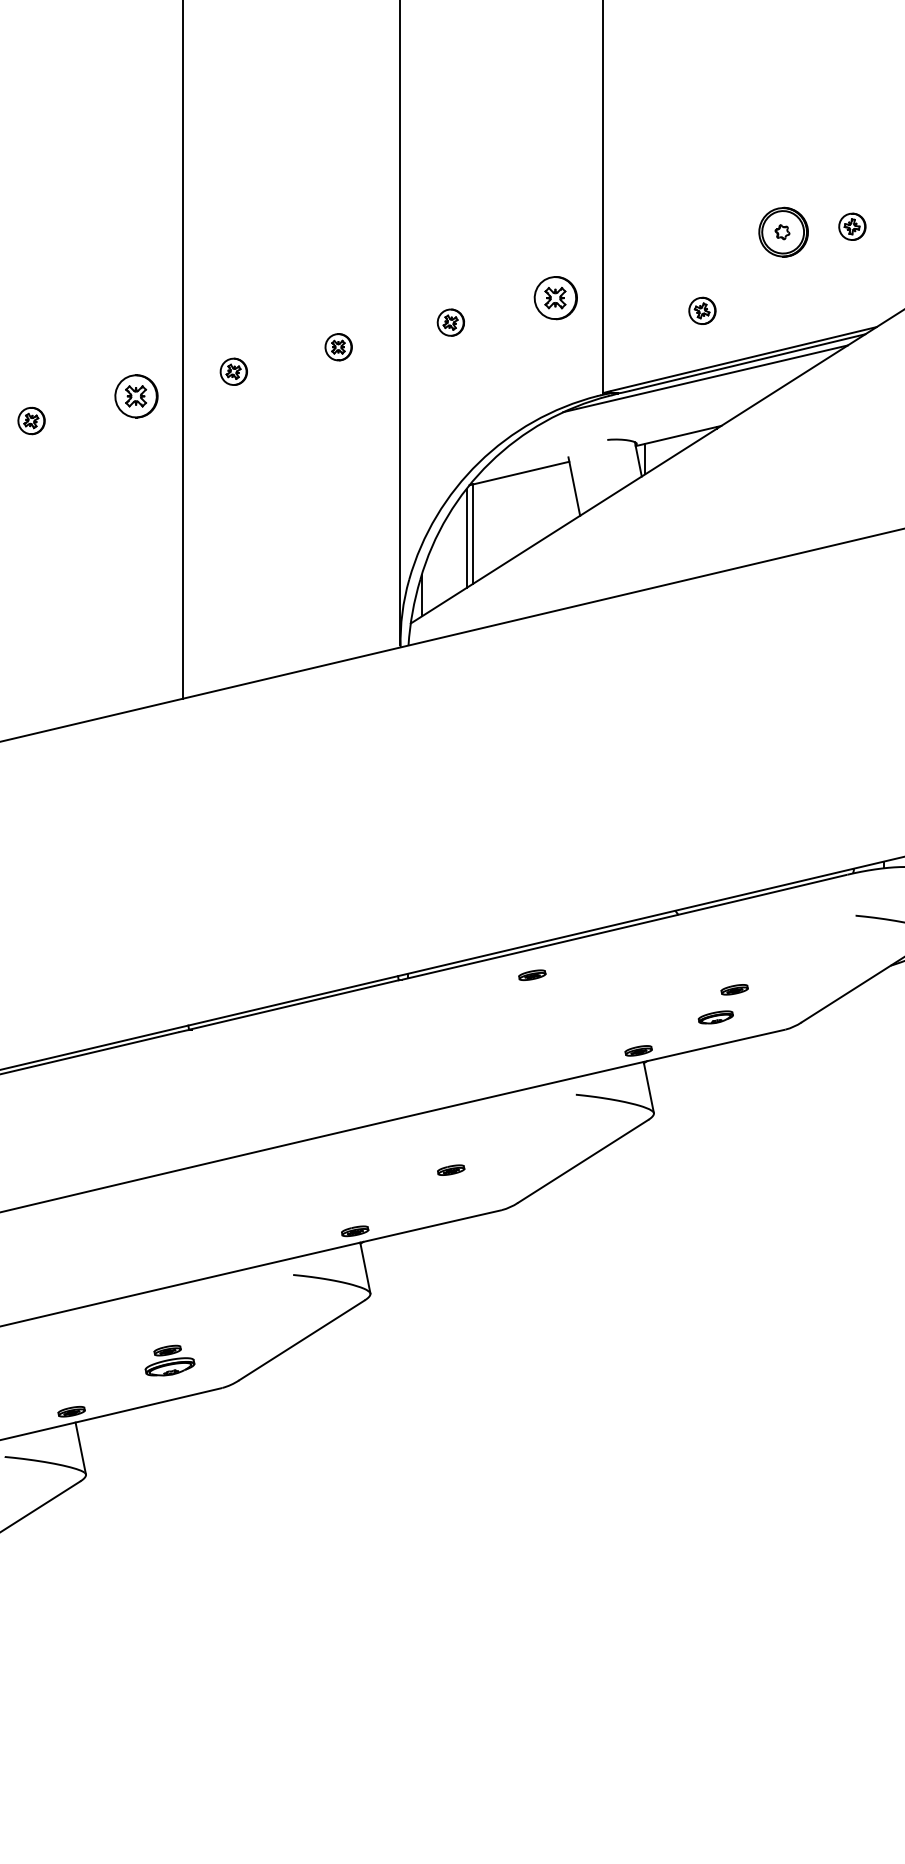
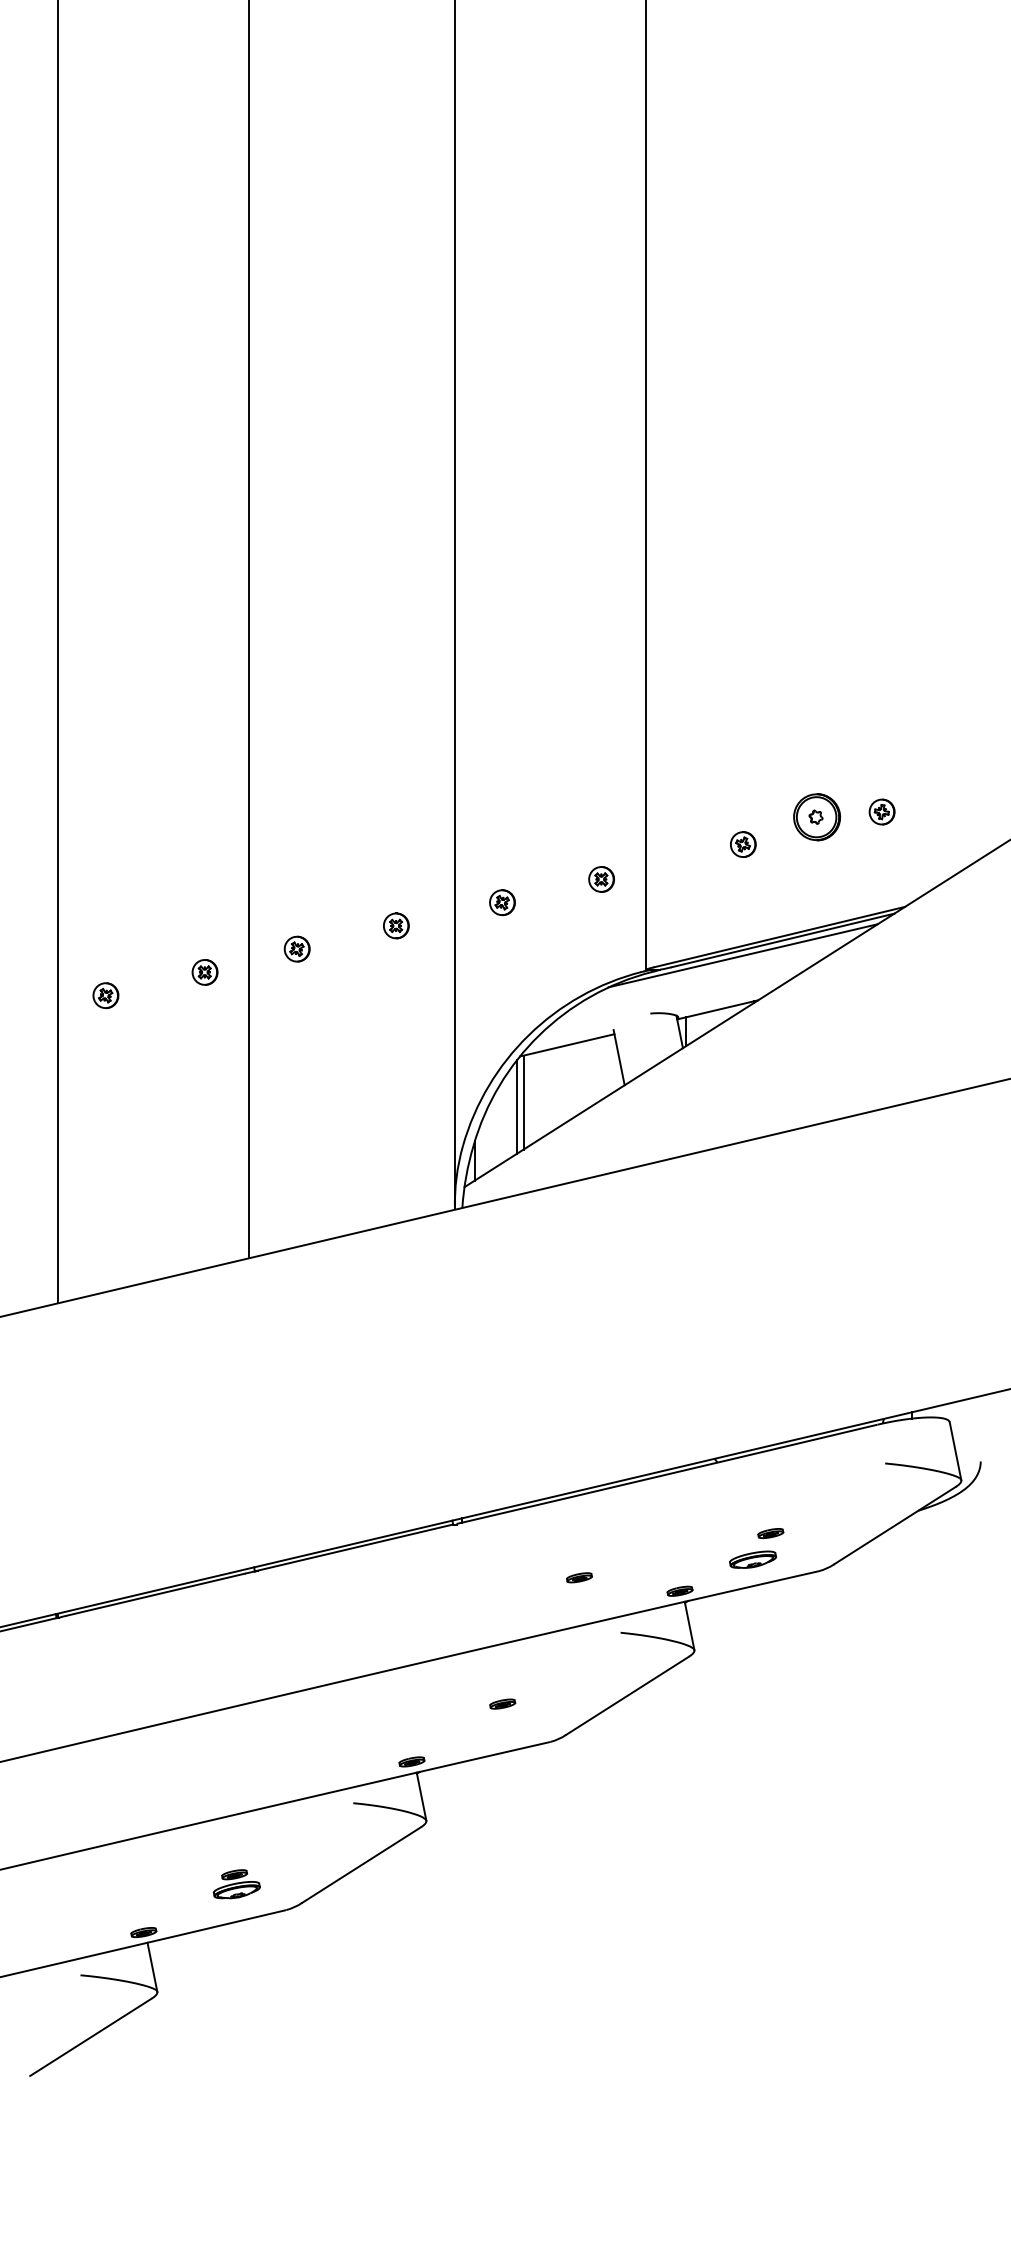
part: (555, 298) -> (601, 879), size x0.62
part: (702, 310) -> (743, 844), moved
part: (135, 396) -> (204, 972), size x0.62
part: (532, 974) -> (579, 1577), moved
part: (715, 1017) -> (752, 1559), size x1.43

